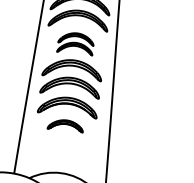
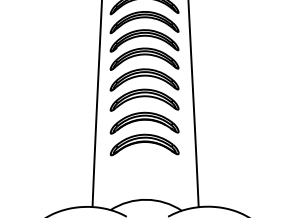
part: (75, 43) -> (144, 49), size x1.67
part: (65, 125) -> (144, 144), size x1.67

